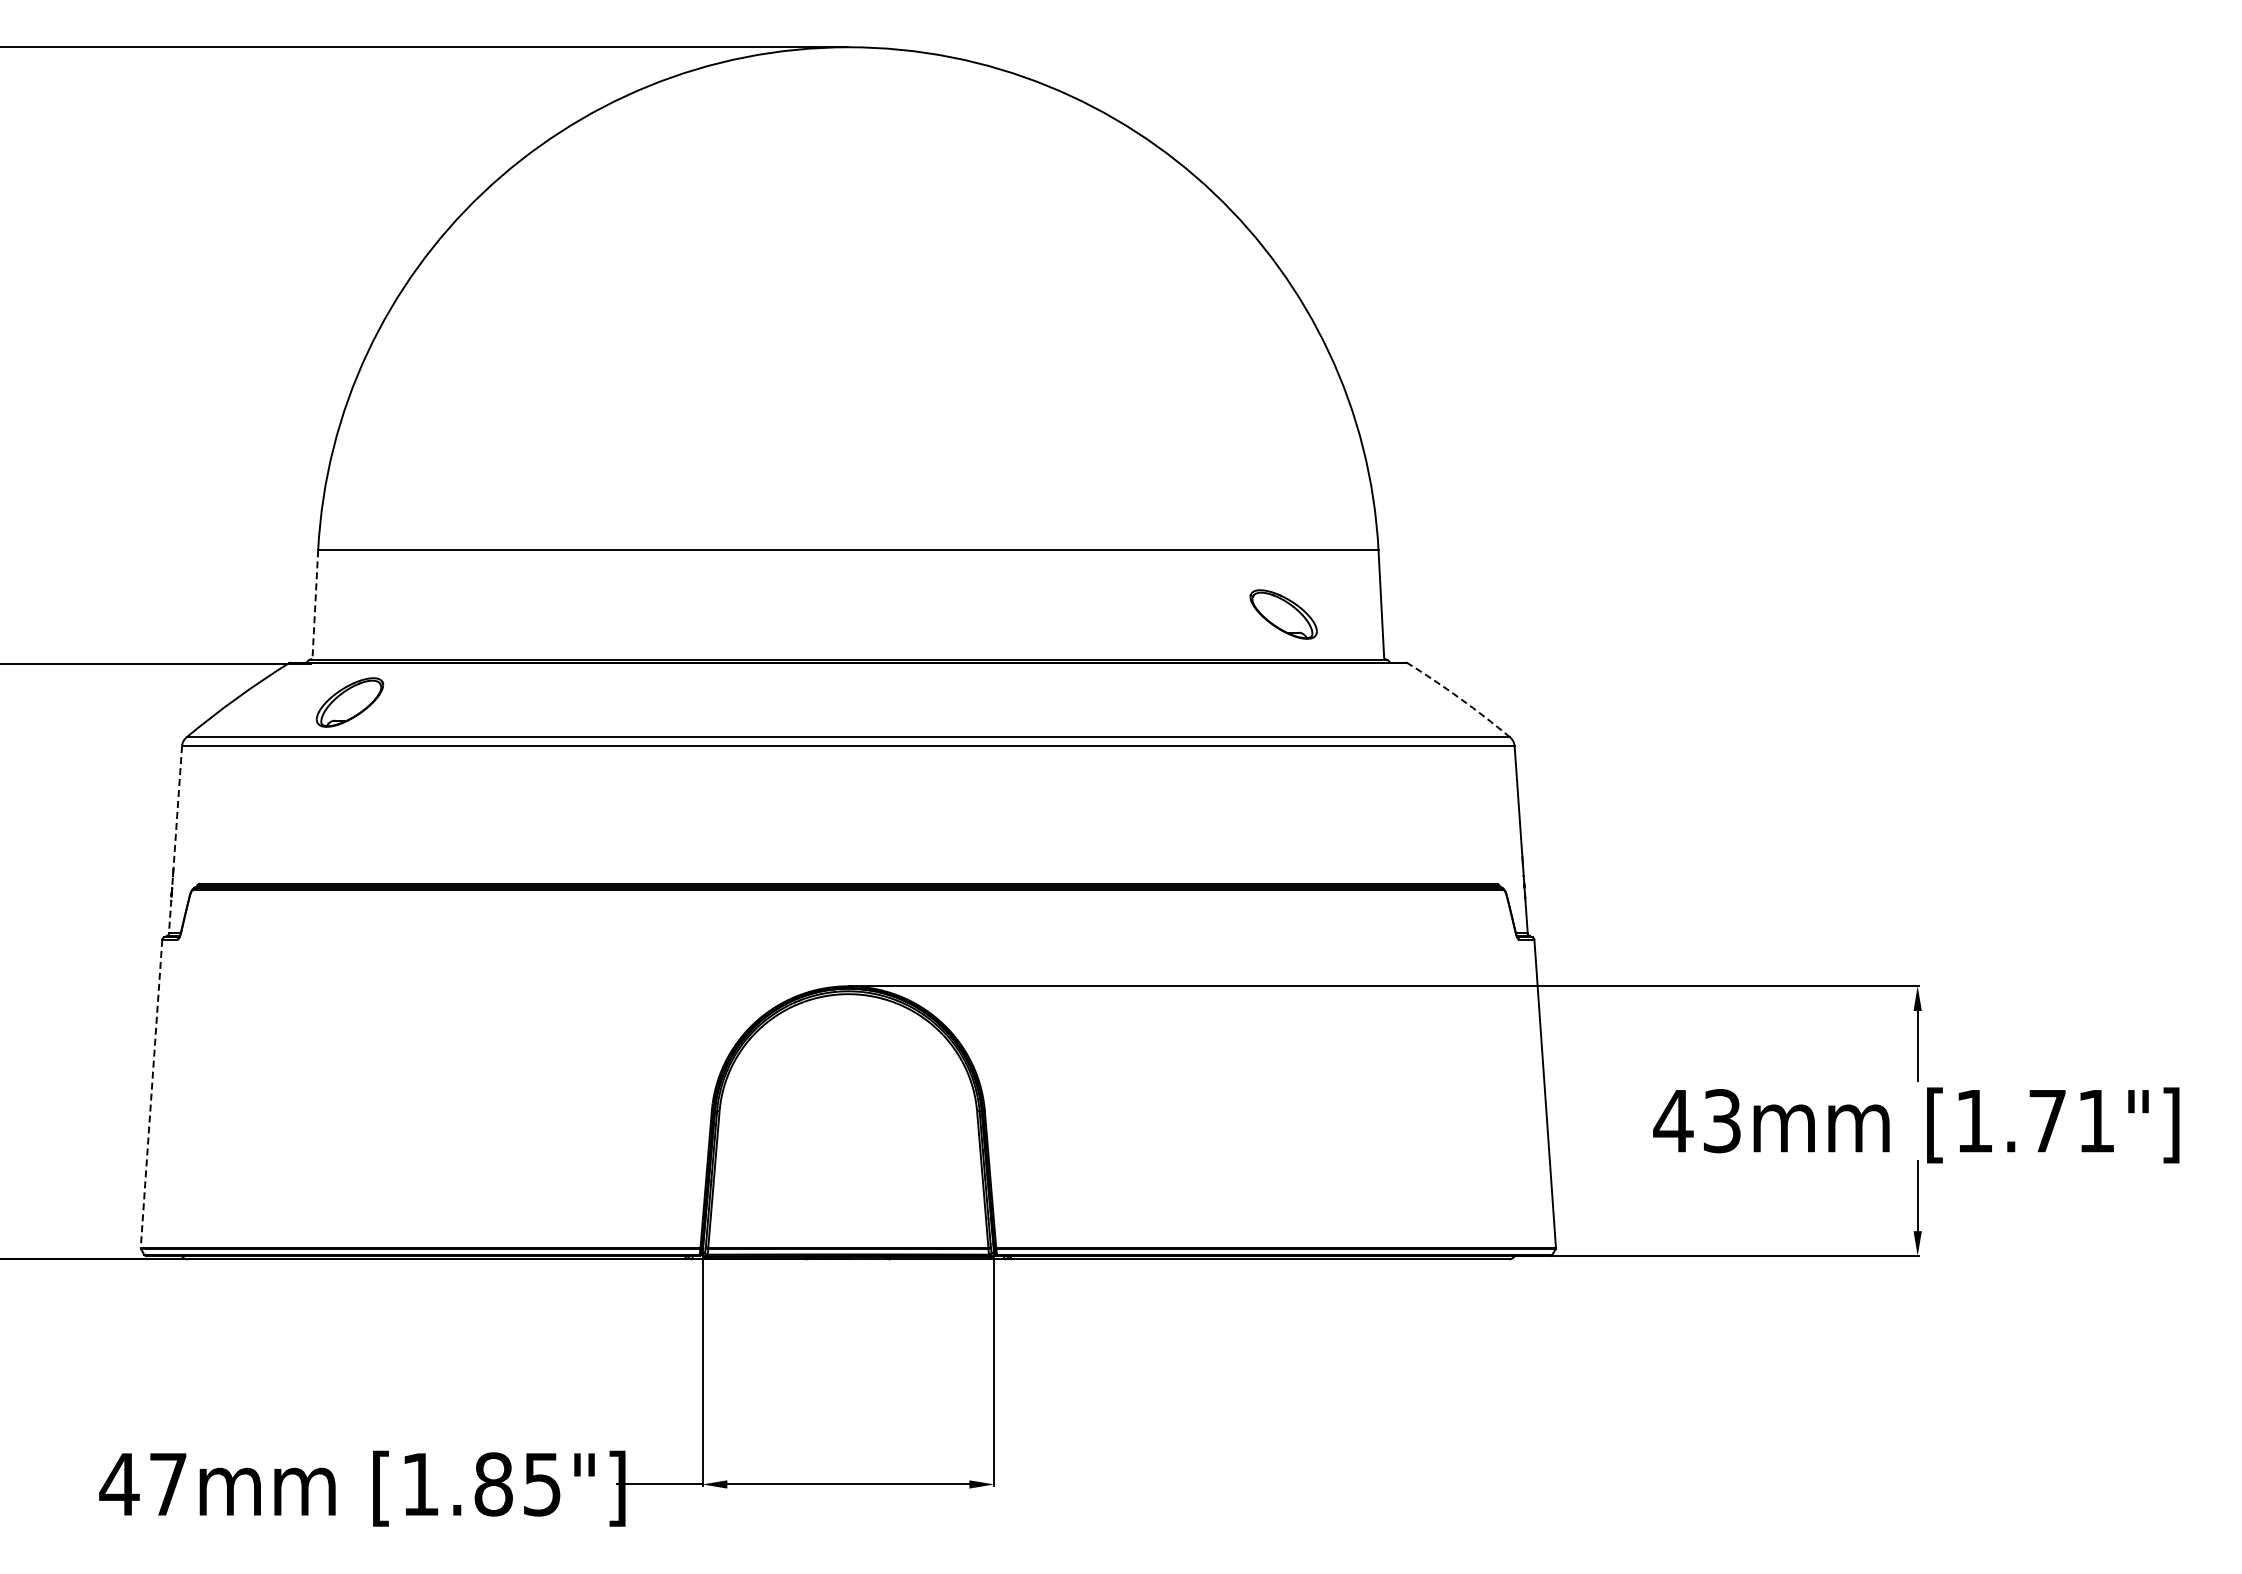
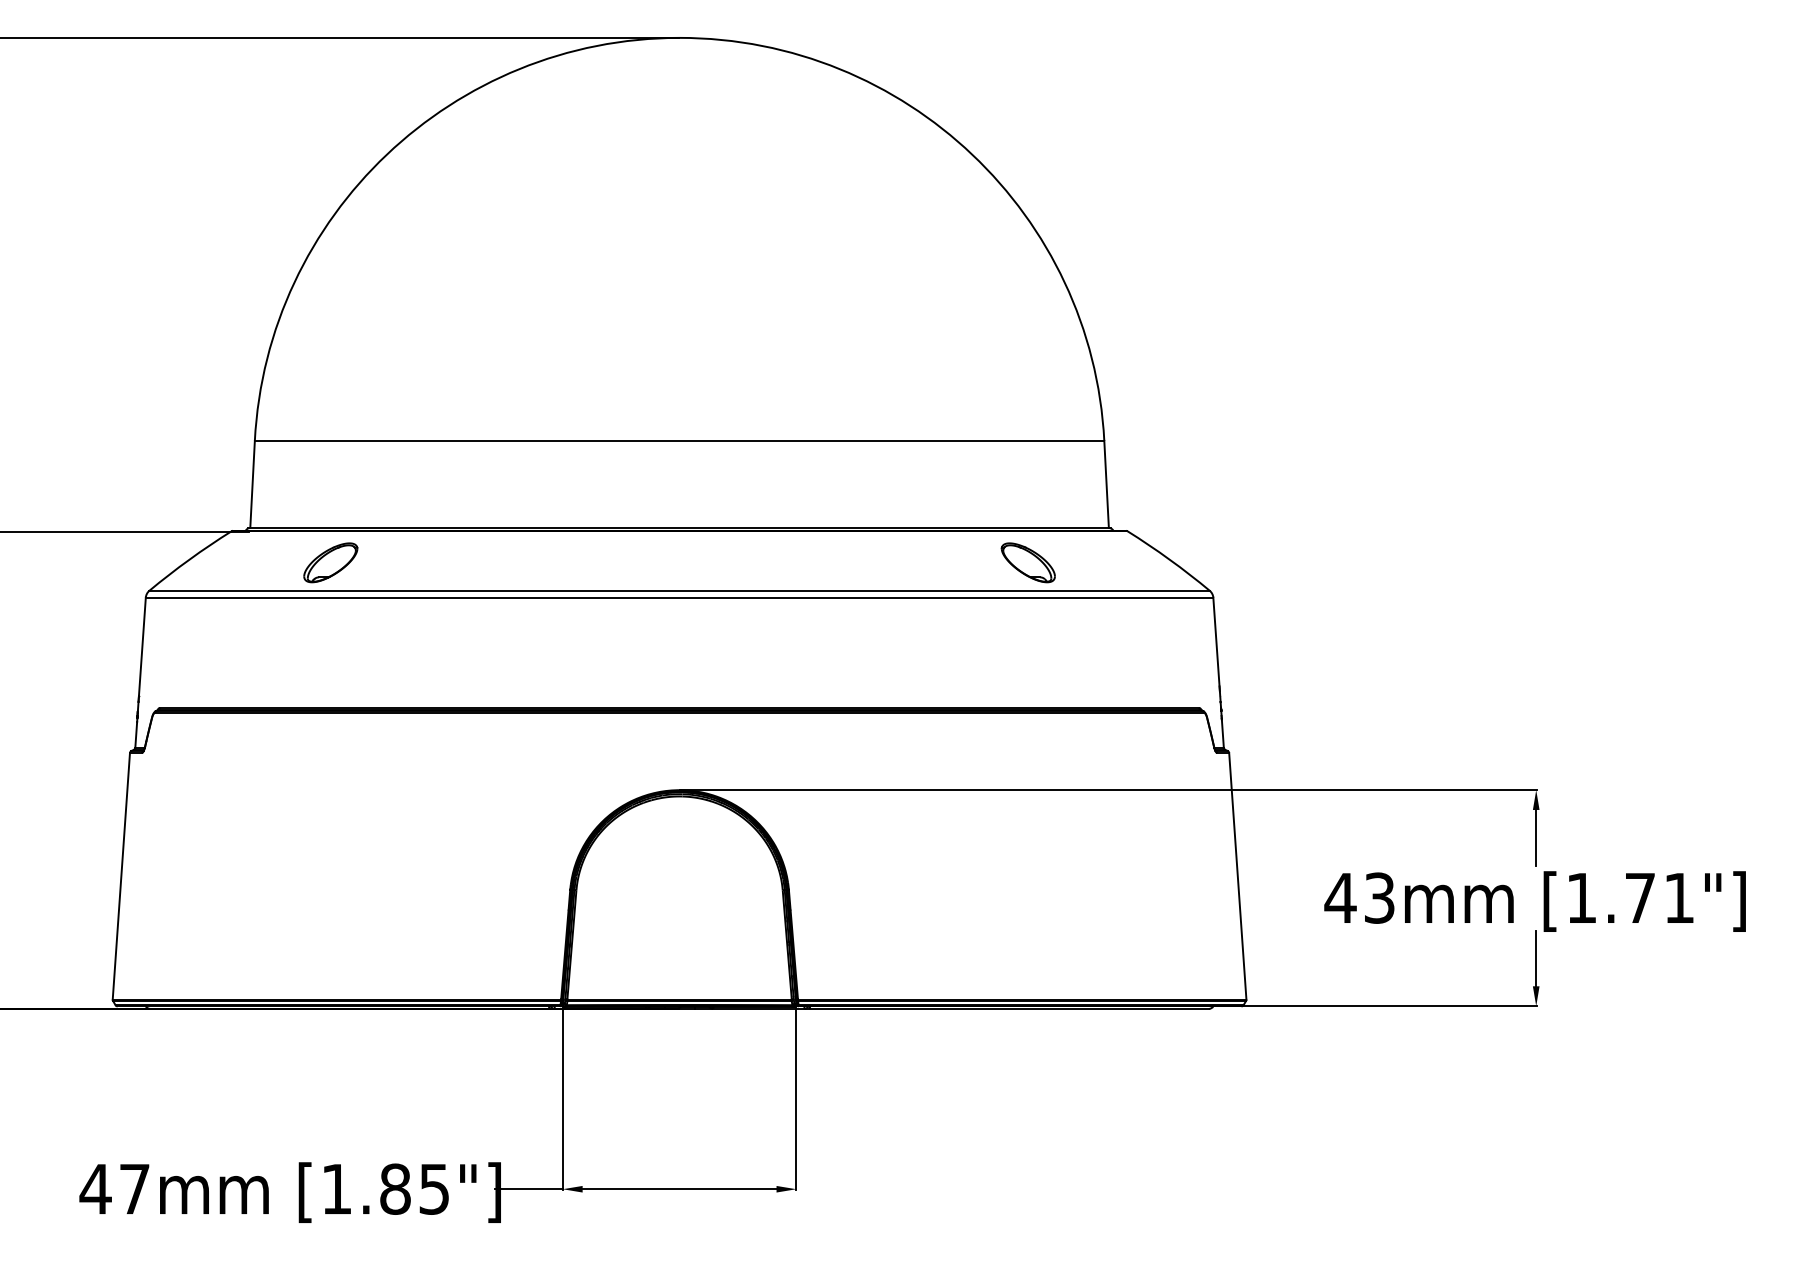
line: (315, 605) -> (252, 485), dashed -> solid
part: (1283, 614) -> (1028, 562), moved
arc: (1460, 698) -> (1169, 559), dashed -> solid
part: (349, 702) -> (330, 562), moved
line: (175, 839) -> (140, 672), dashed -> solid
line: (151, 1094) -> (121, 876), dashed -> solid

